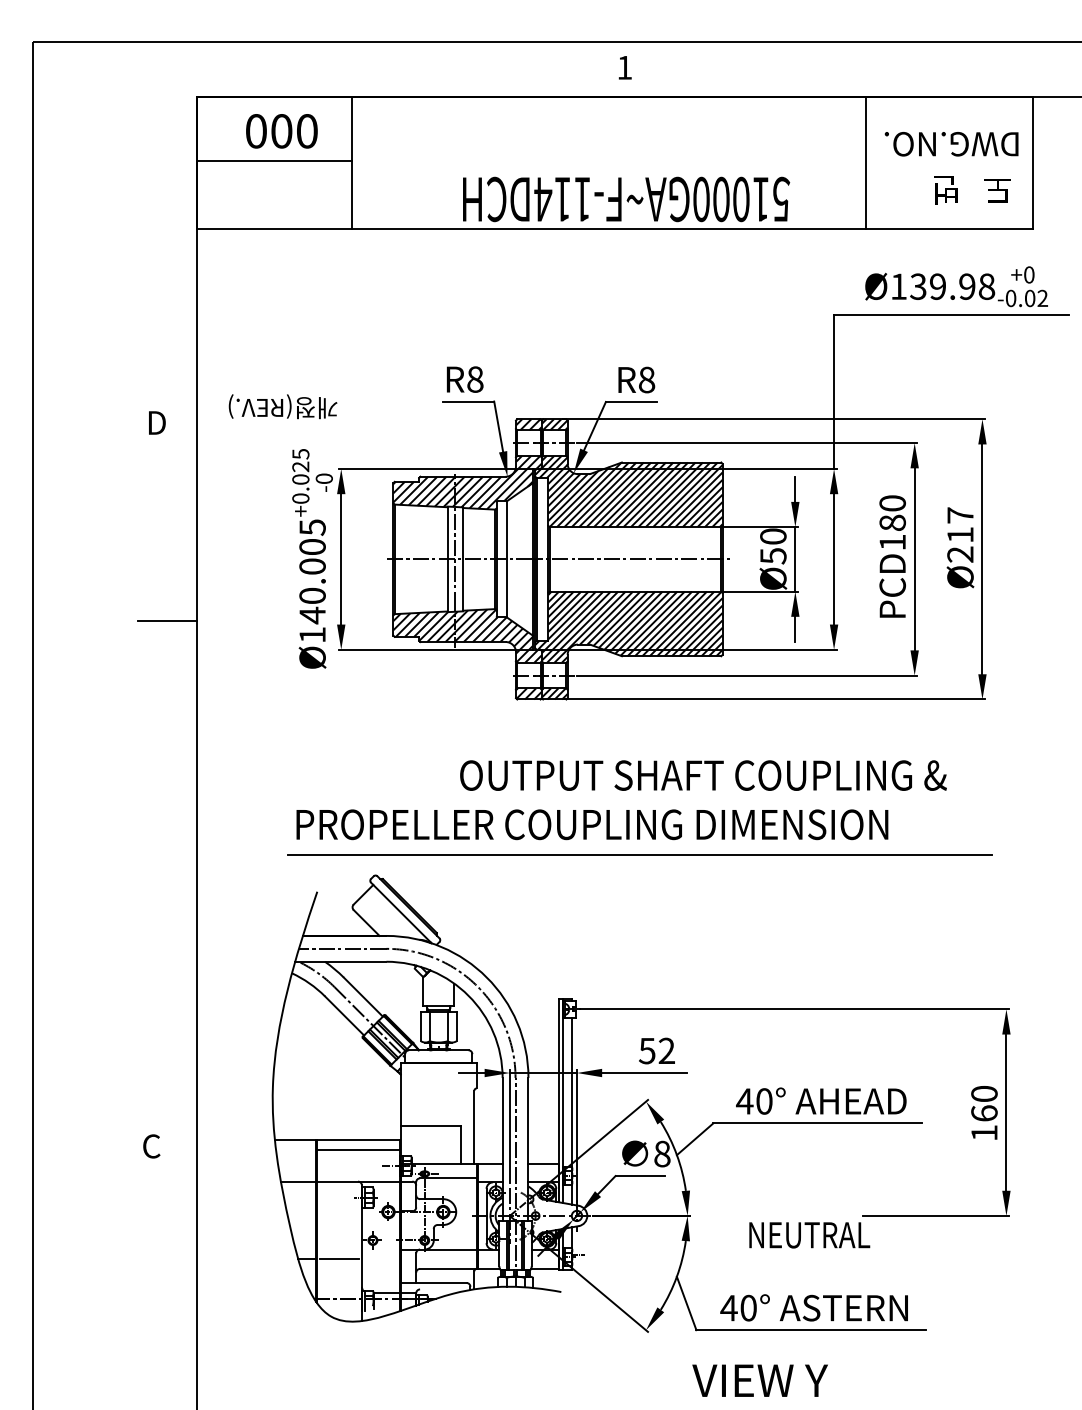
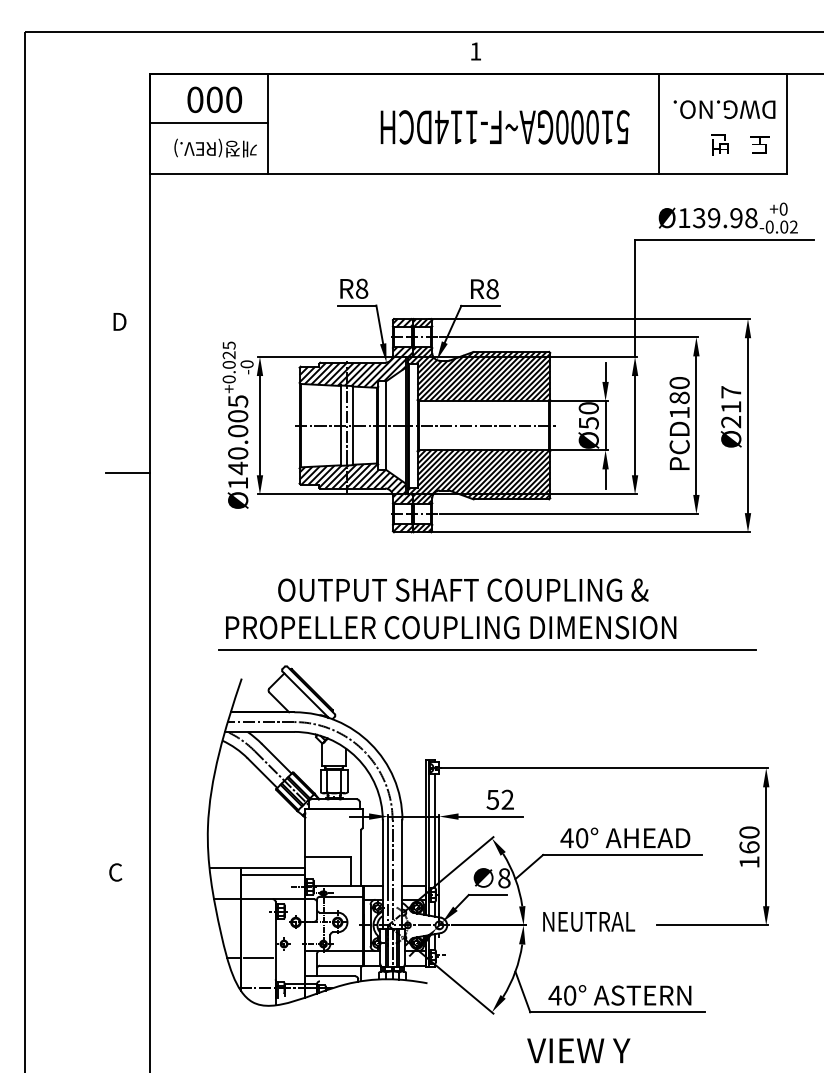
text: (626, 199) -> (505, 127), moved
text: (282, 406) -> (215, 147), moved
text: (703, 775) -> (463, 590), moved
text: (809, 1235) -> (588, 921), moved

